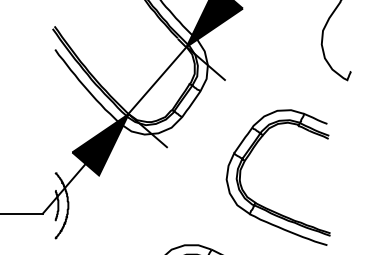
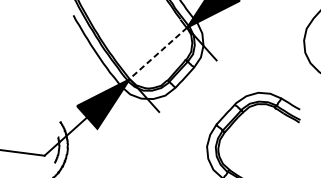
line: (157, 80) -> (158, 53), solid -> dashed

